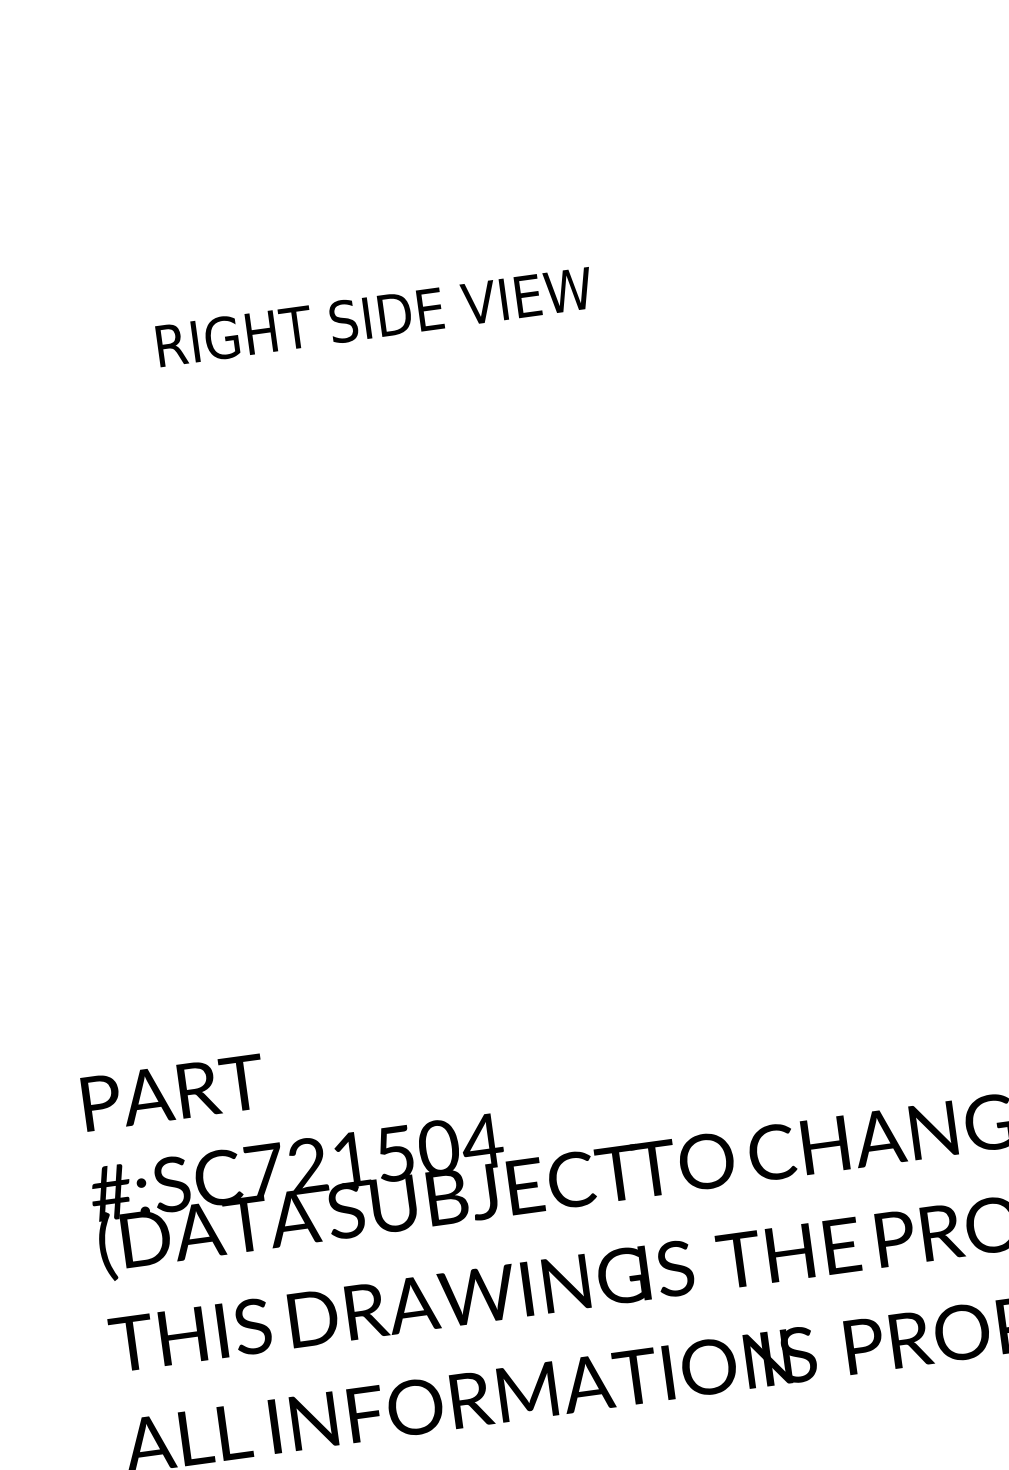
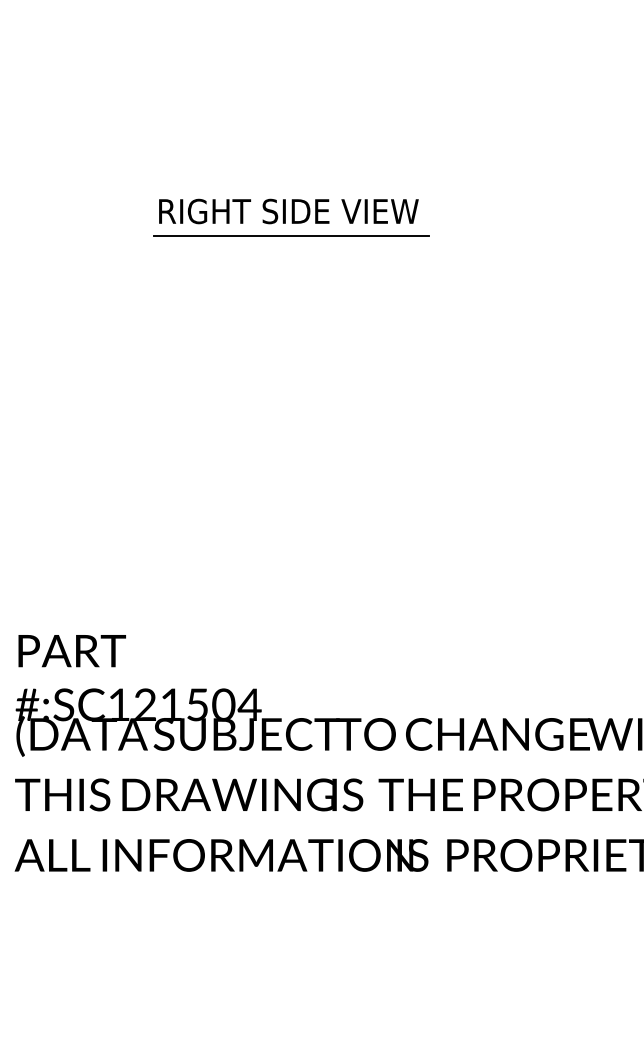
text: (373, 317) -> (288, 211), moved
line: (444, 348) -> (291, 235), added
text: (264, 1171) -> (119, 704), #:SC721504 -> #:SC121504

